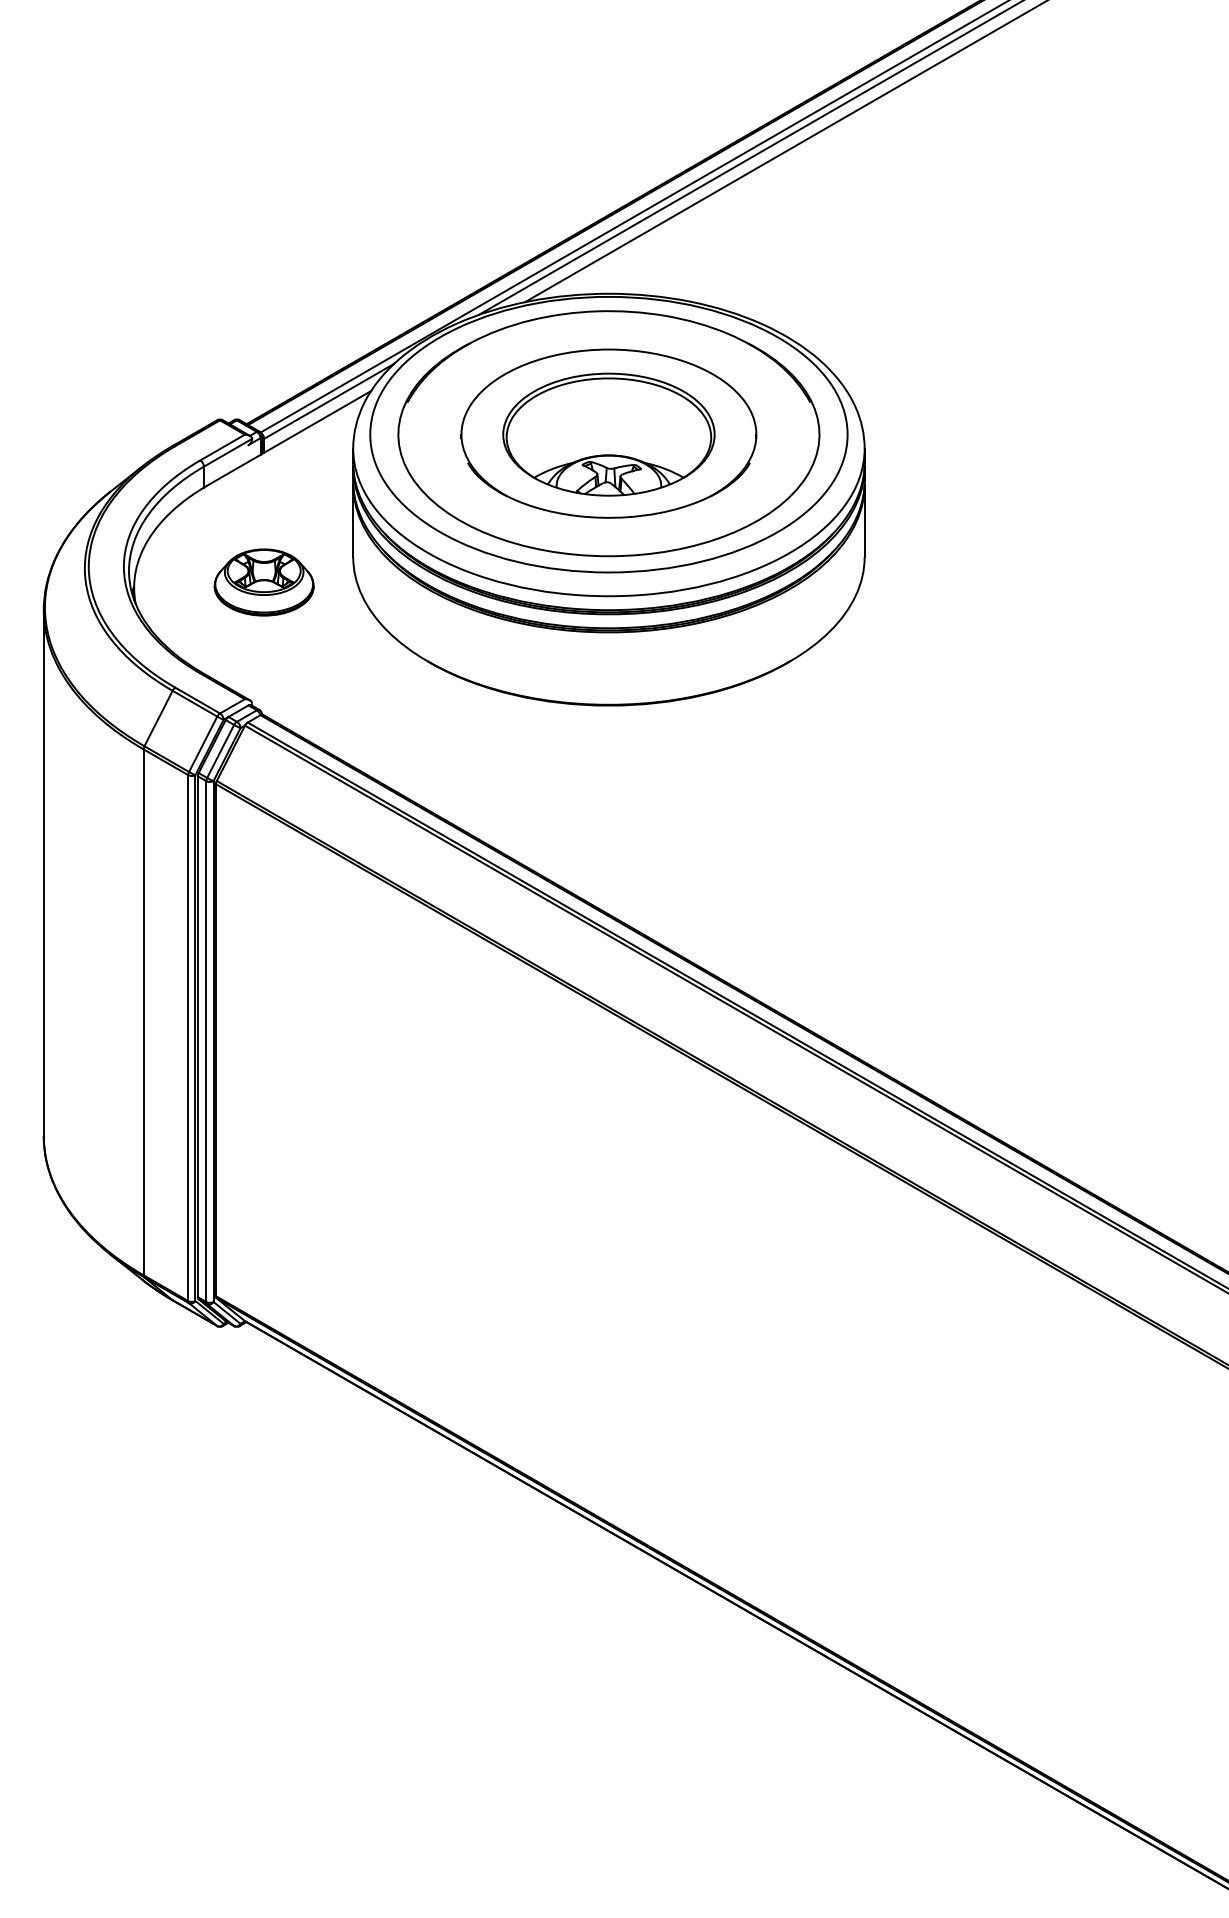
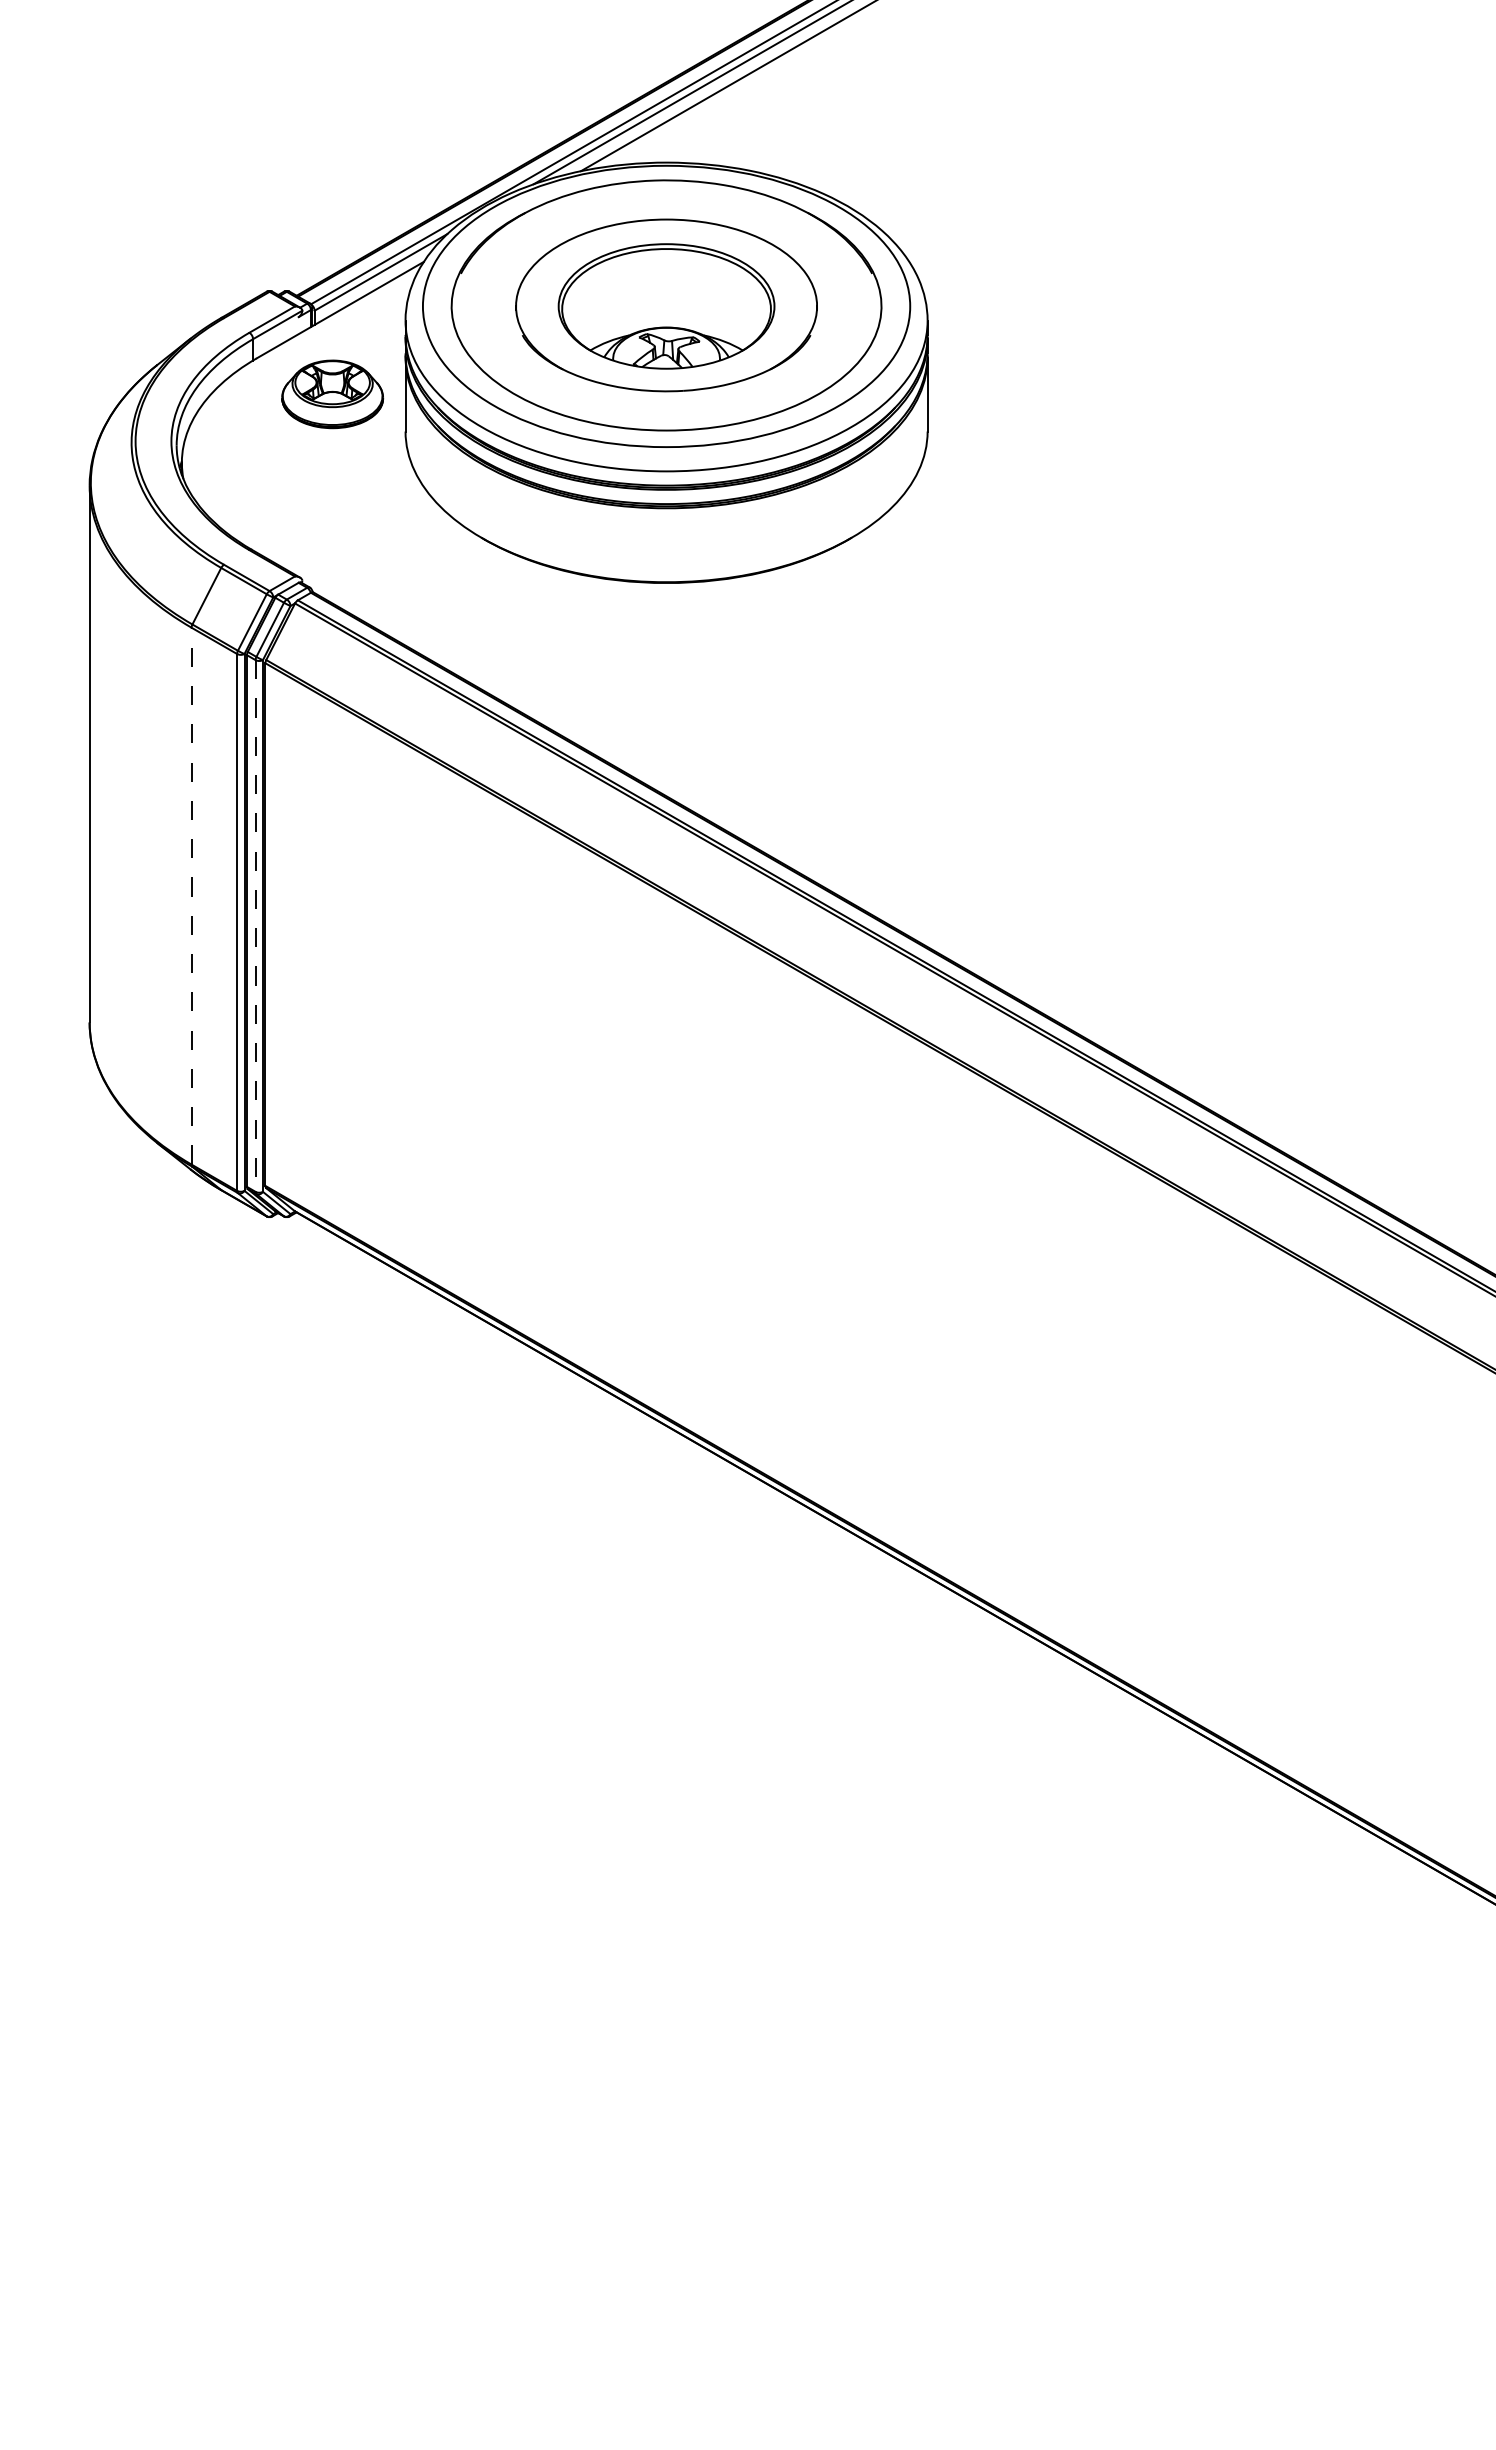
part: (264, 582) -> (332, 394), moved
line: (143, 1011) -> (191, 895), solid -> dashed
line: (206, 1042) -> (255, 926), solid -> dashed

